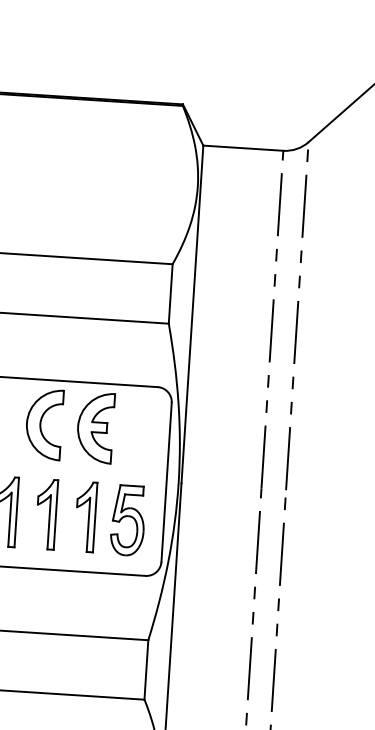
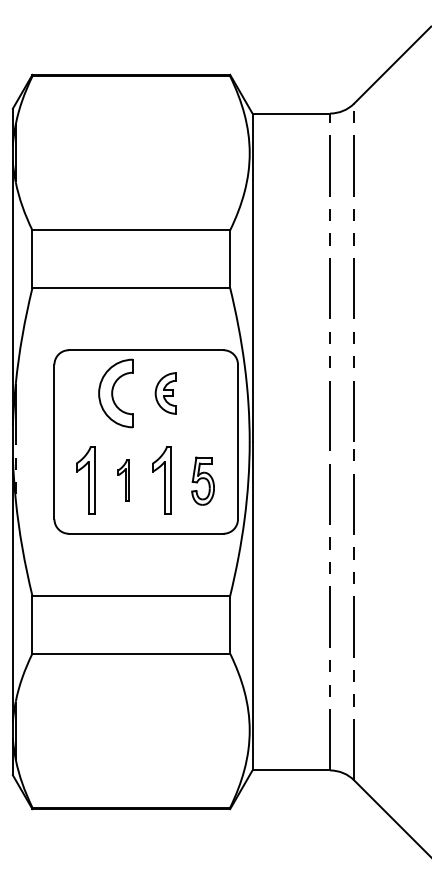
part: (95, 427) -> (165, 393), size x0.6
part: (46, 514) -> (123, 480), size x0.6
part: (127, 519) -> (202, 480), size x0.7

